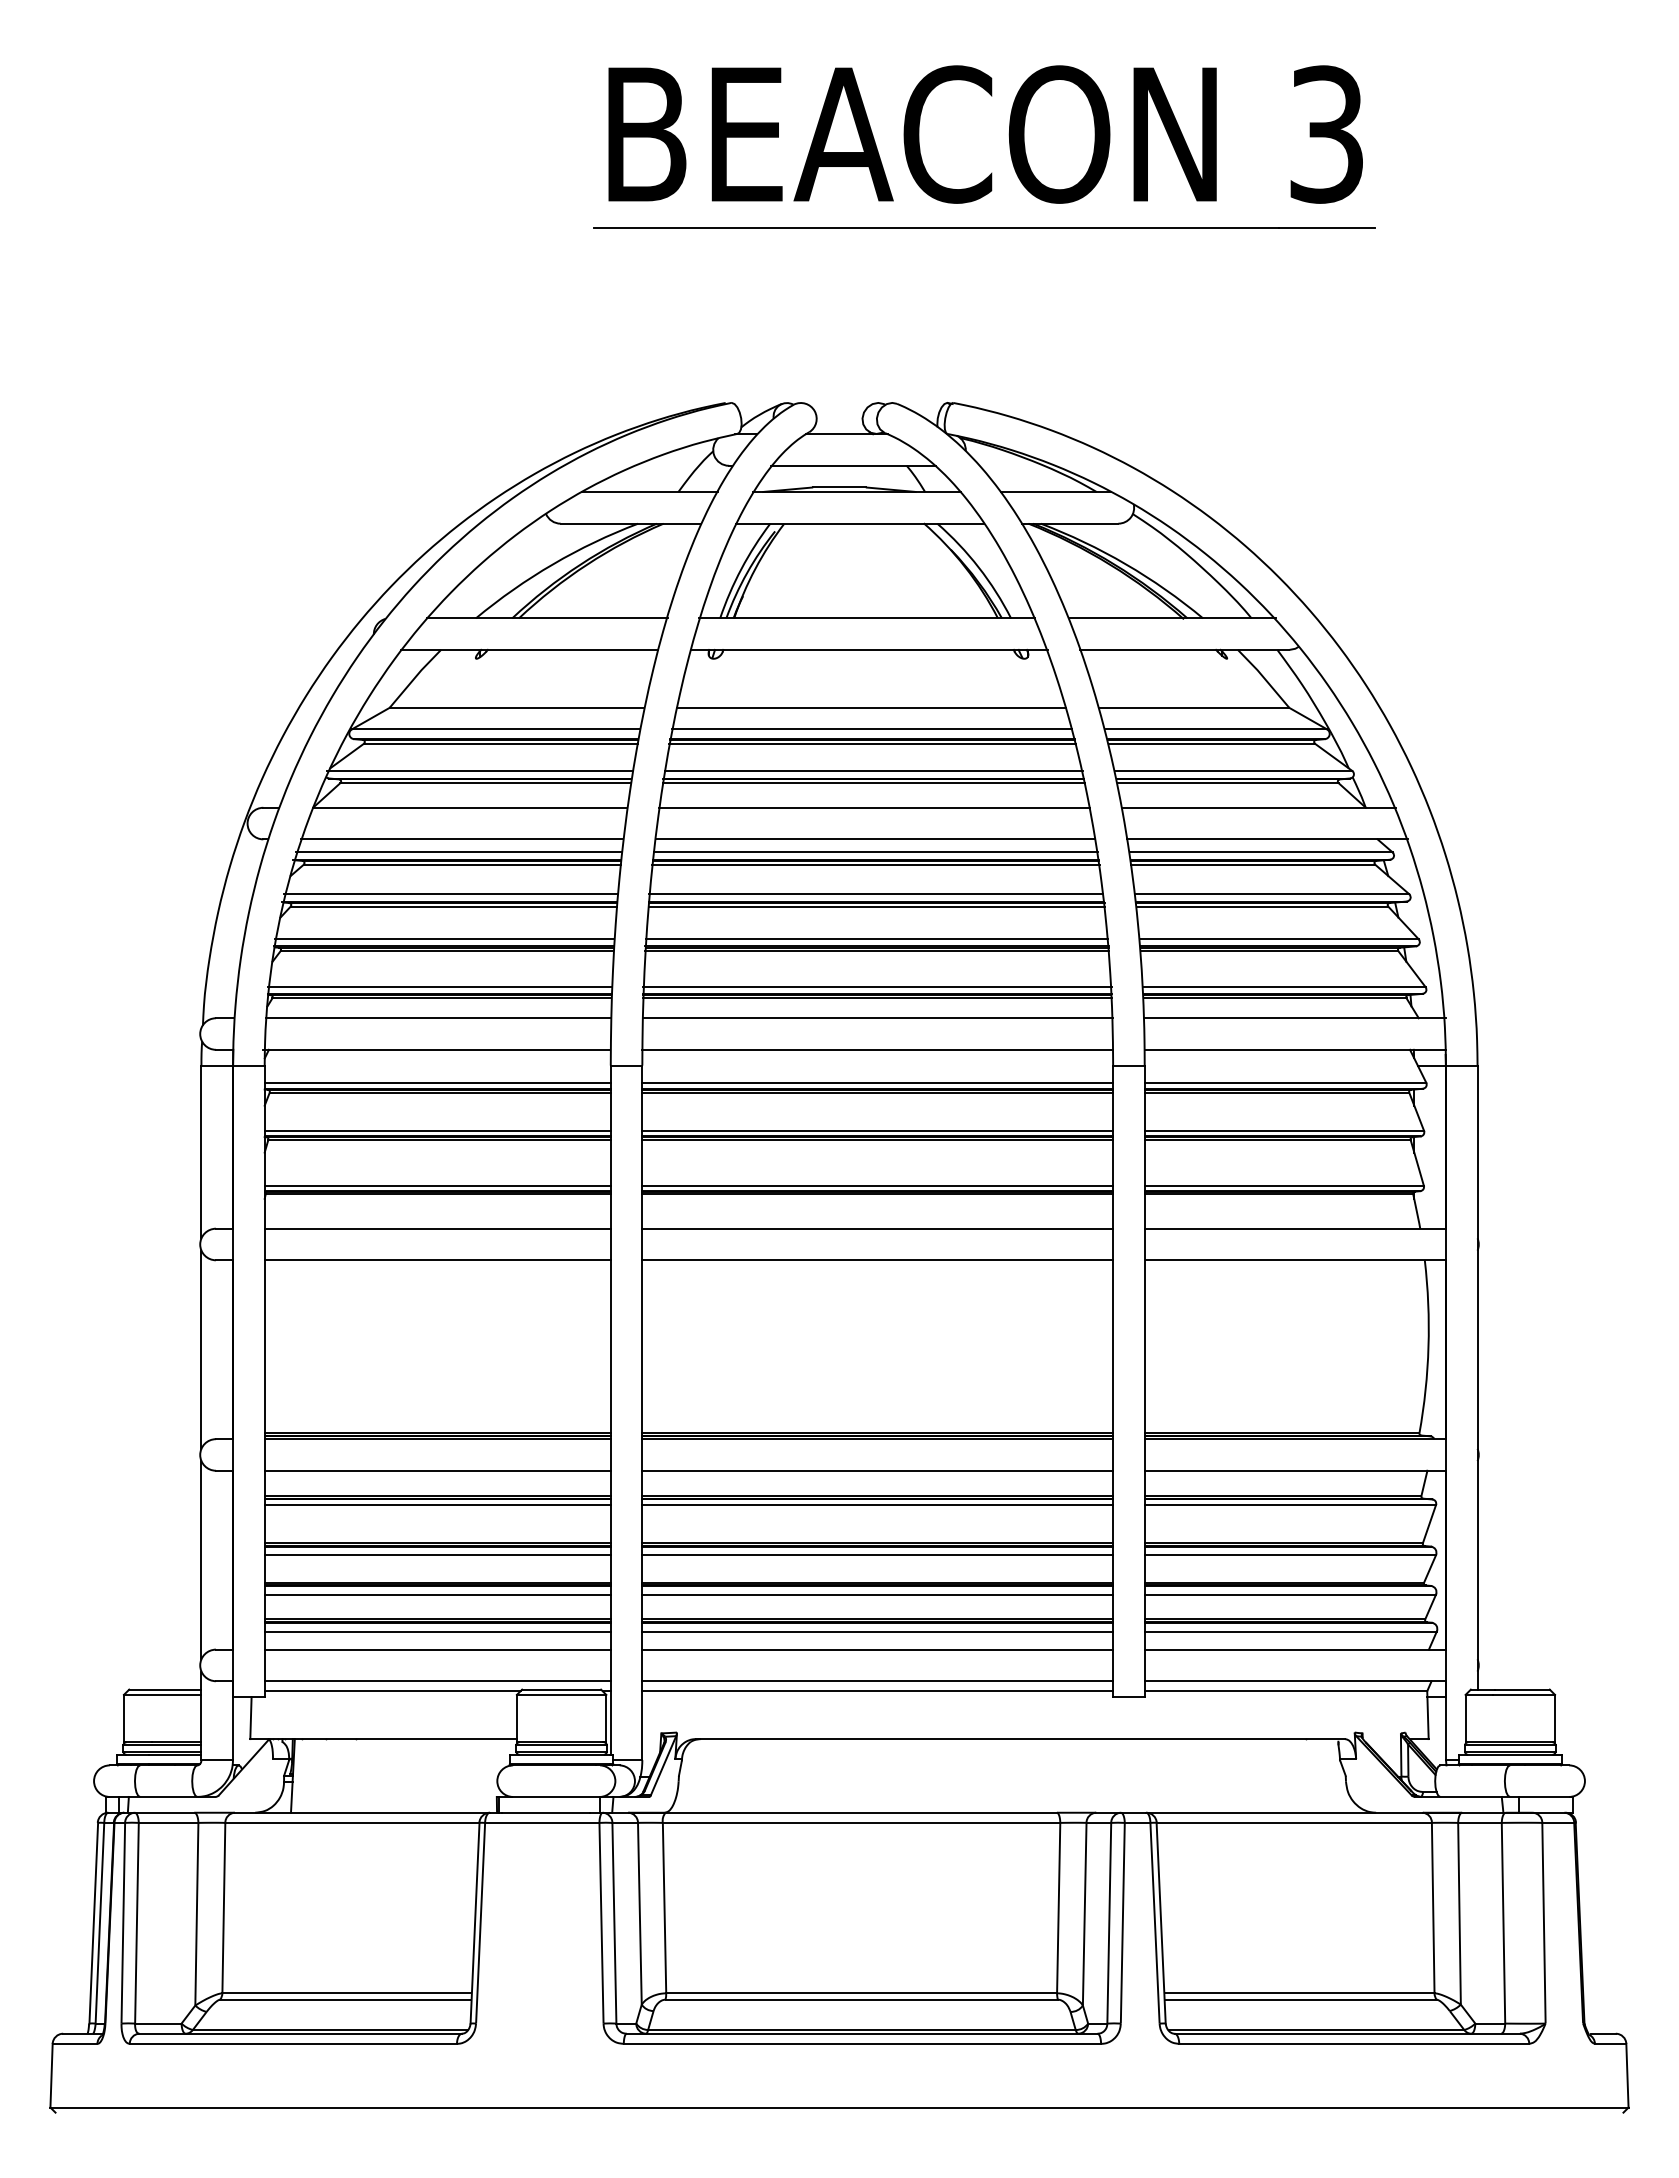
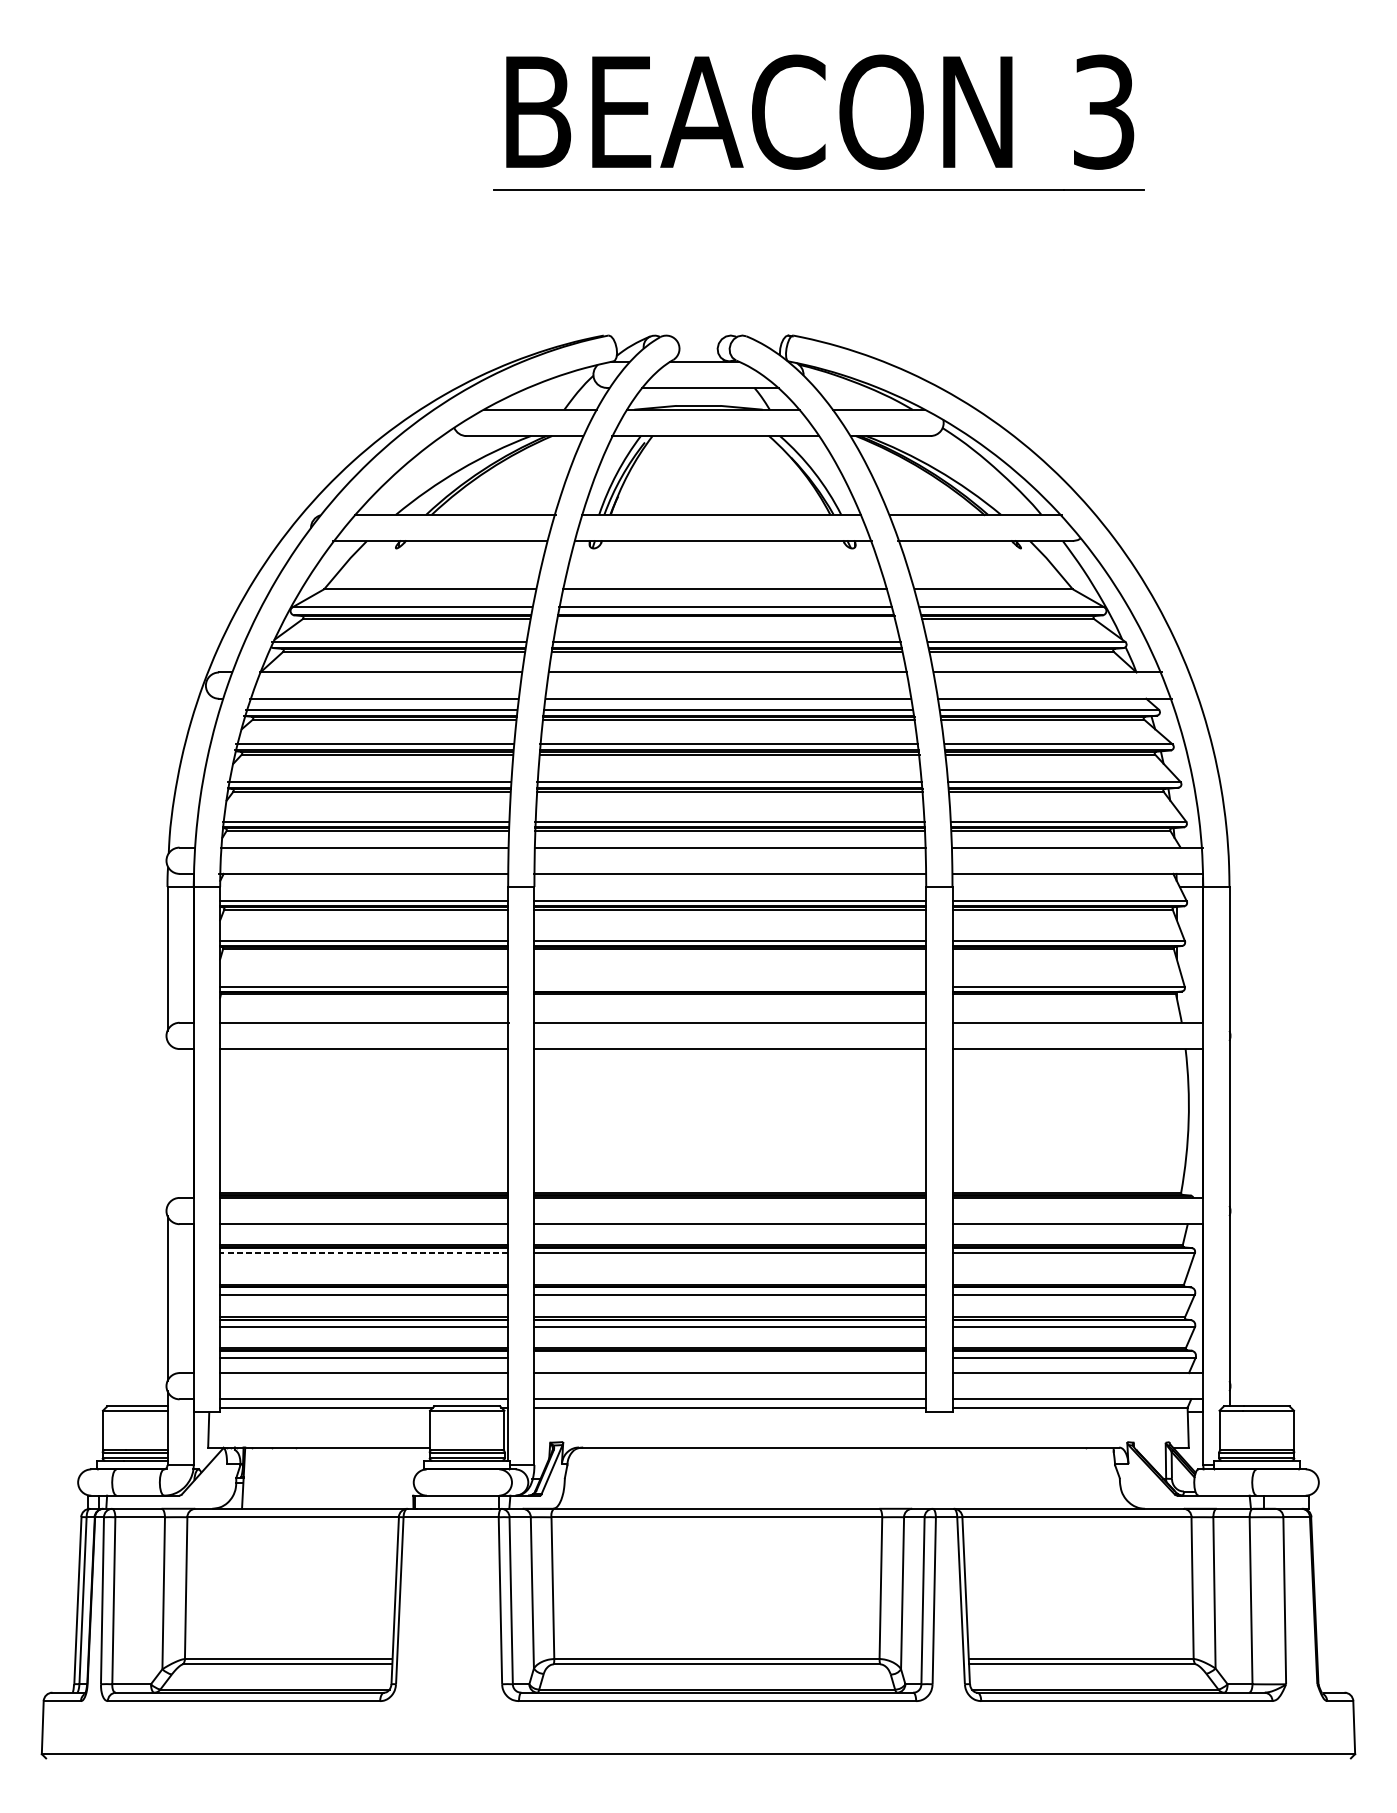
line: (872, 743) -> (725, 618), removed
line: (877, 1185) -> (730, 986), removed
line: (201, 1349) -> (167, 1123), removed
line: (437, 1505) -> (363, 1253), solid -> dashed
line: (877, 1631) -> (730, 1357), removed

